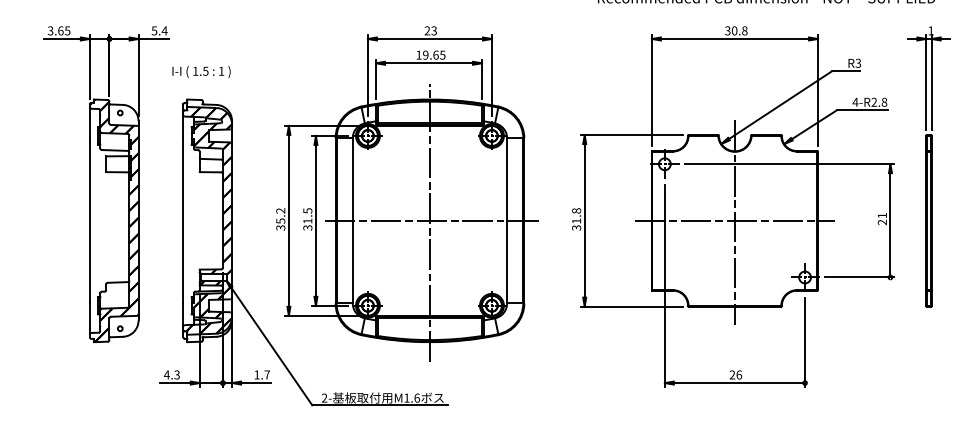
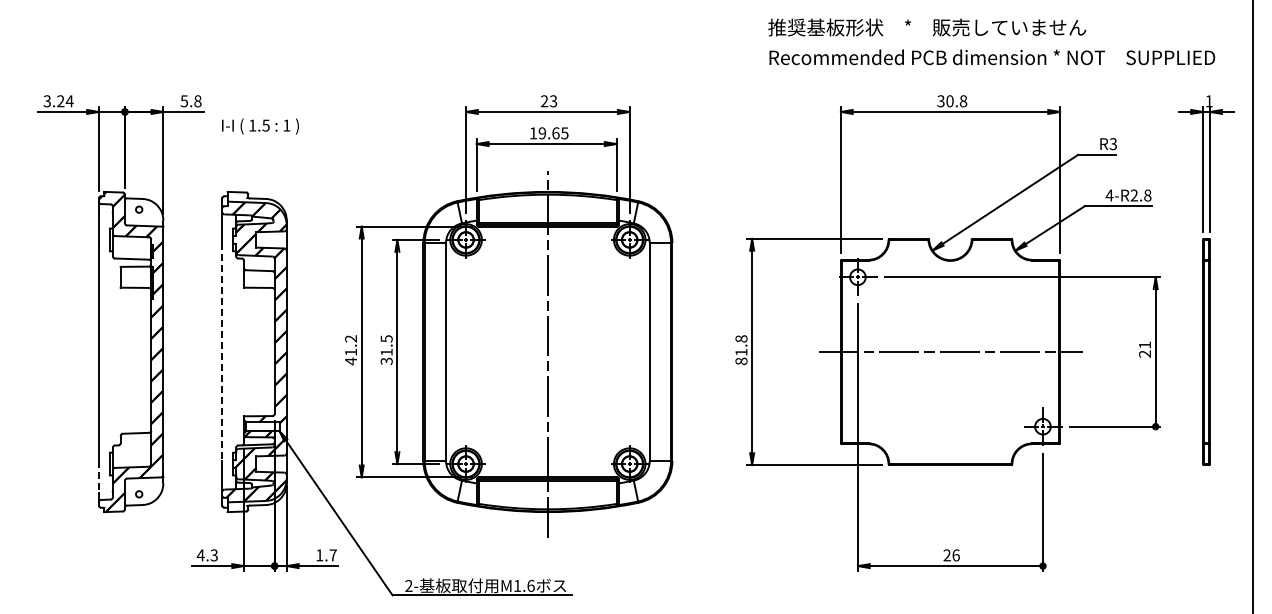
text: (64, 31) -> (65, 101), 3.65 -> 3.24
text: (164, 31) -> (197, 101), 5.4 -> 5.8
text: (201, 71) -> (260, 126), moved
line: (183, 221) -> (222, 352), solid -> dashed
line: (431, 221) -> (550, 352), removed
line: (734, 222) -> (950, 354), removed
text: (281, 224) -> (351, 356), 35.2 -> 41.2
text: (576, 227) -> (741, 360), 31.8 -> 81.8
line: (89, 315) -> (98, 477), solid -> dashed

